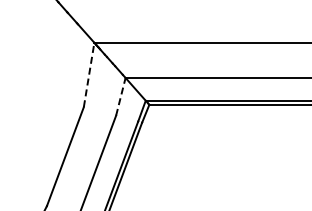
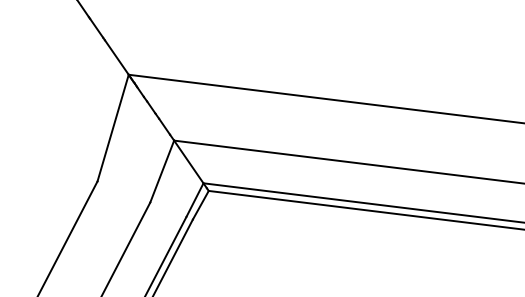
line: (89, 75) -> (113, 129), dashed -> solid
line: (120, 96) -> (161, 170), dashed -> solid

